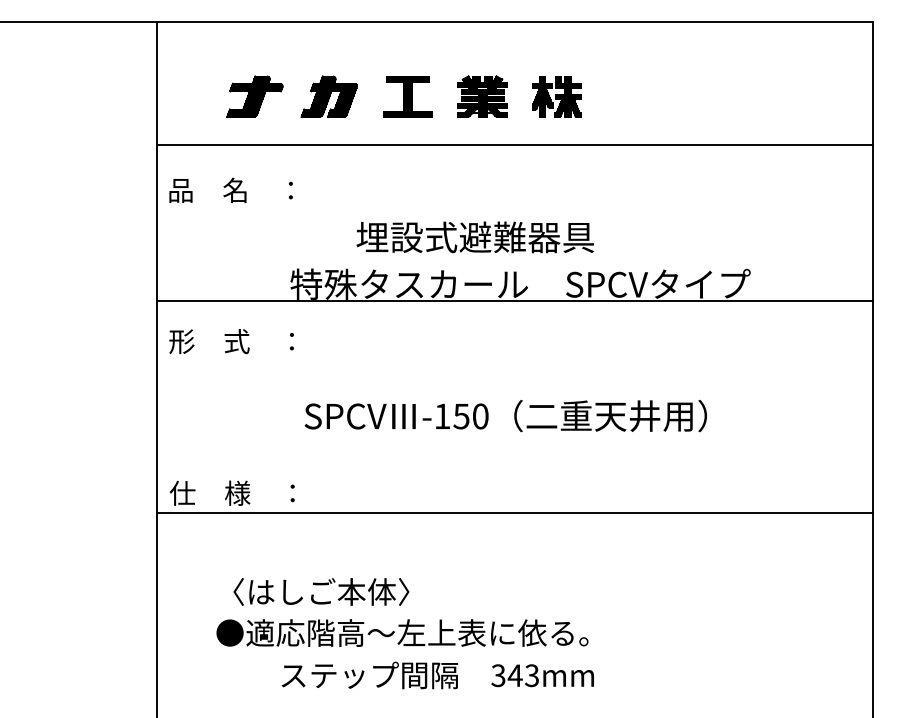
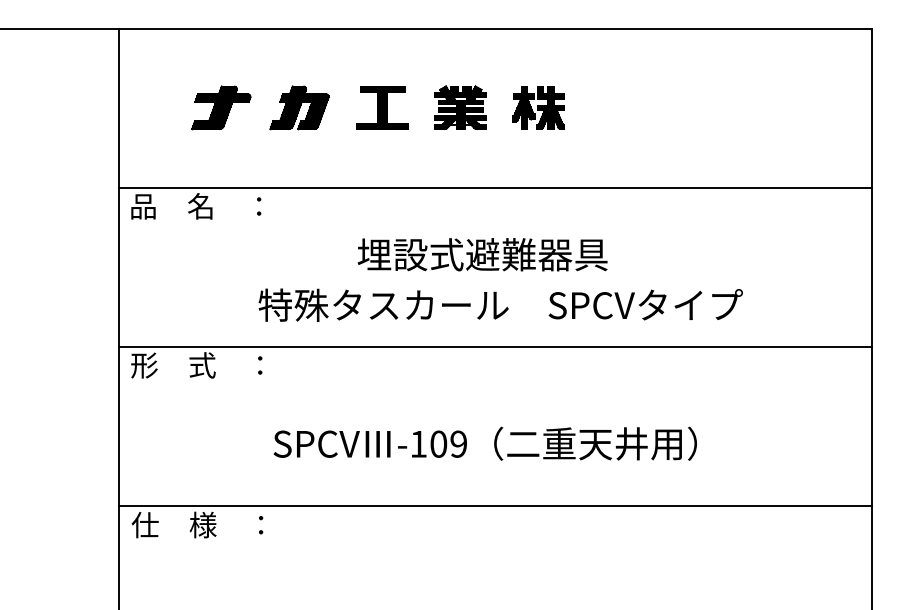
line: (515, 144) -> (495, 187), moved
text: (474, 237) -> (481, 254), moved
line: (515, 300) -> (495, 346), moved
text: (470, 416) -> (448, 444), -150 -> -109
line: (515, 513) -> (495, 506), moved

